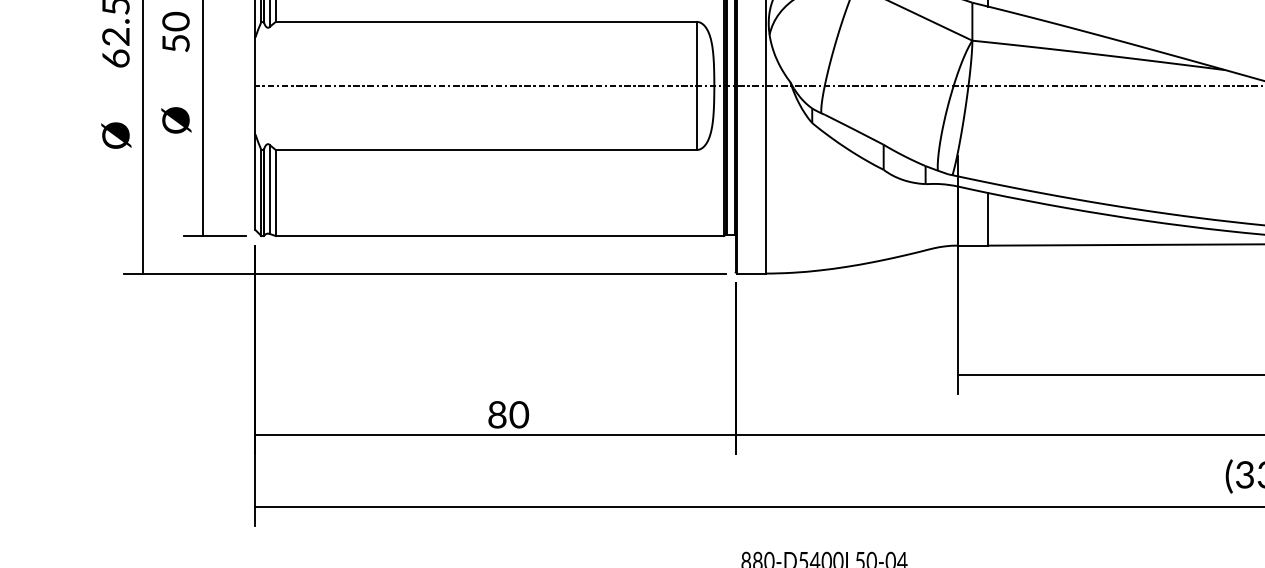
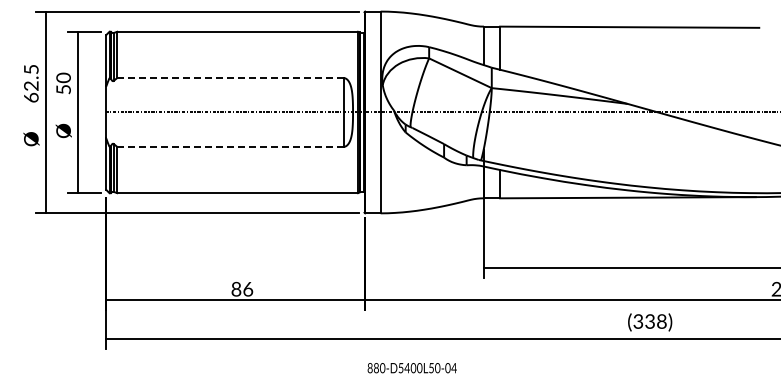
line: (486, 22) -> (230, 78), solid -> dashed
line: (484, 149) -> (229, 146), solid -> dashed
text: (519, 413) -> (248, 288), 80 -> 86

